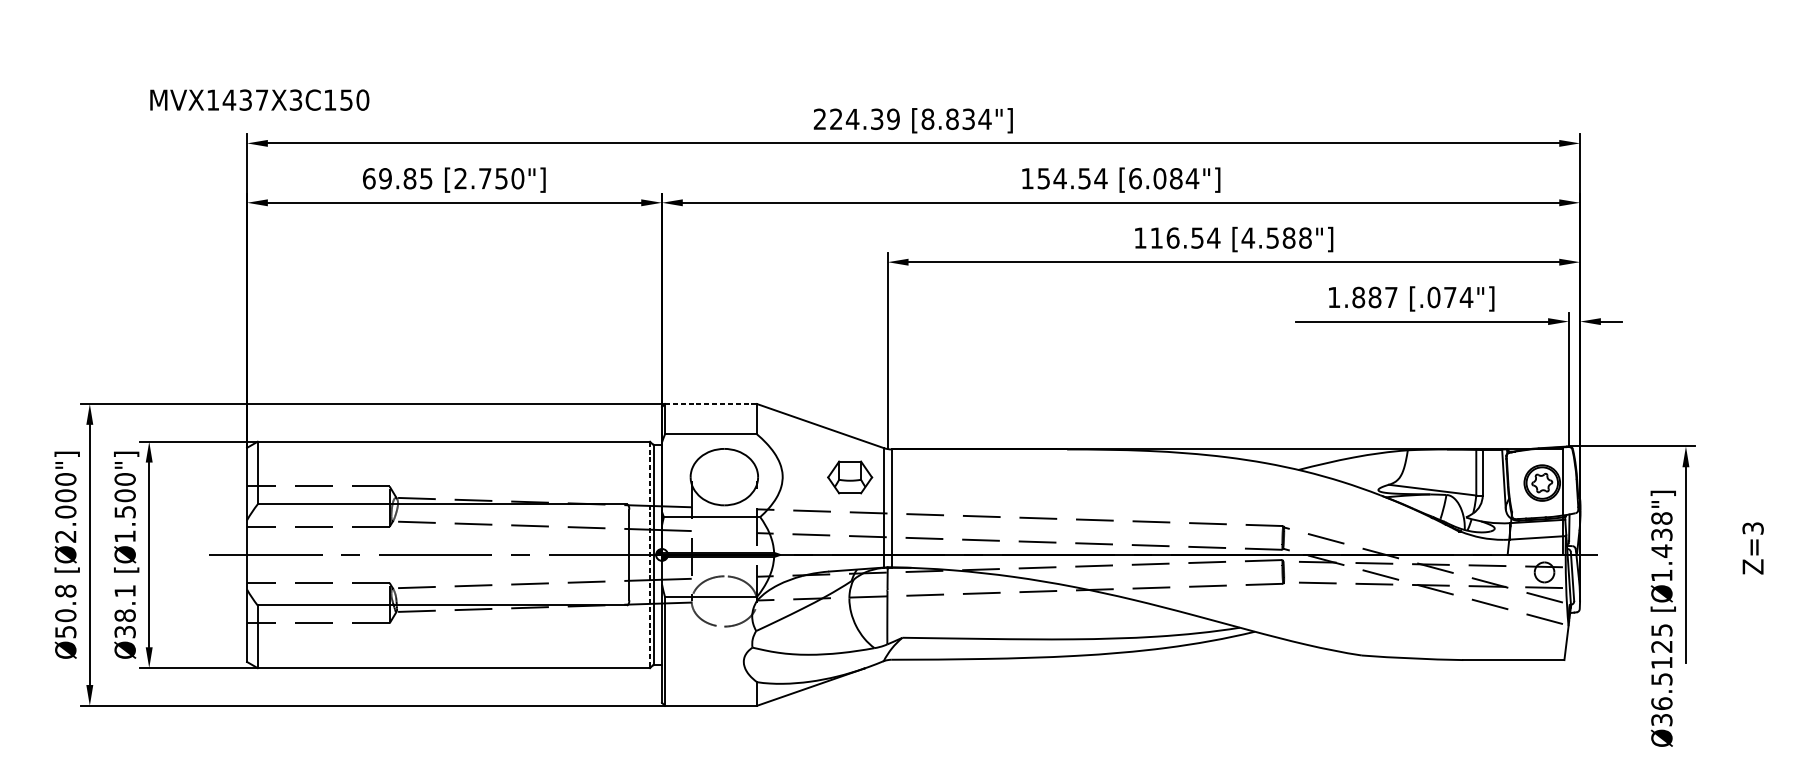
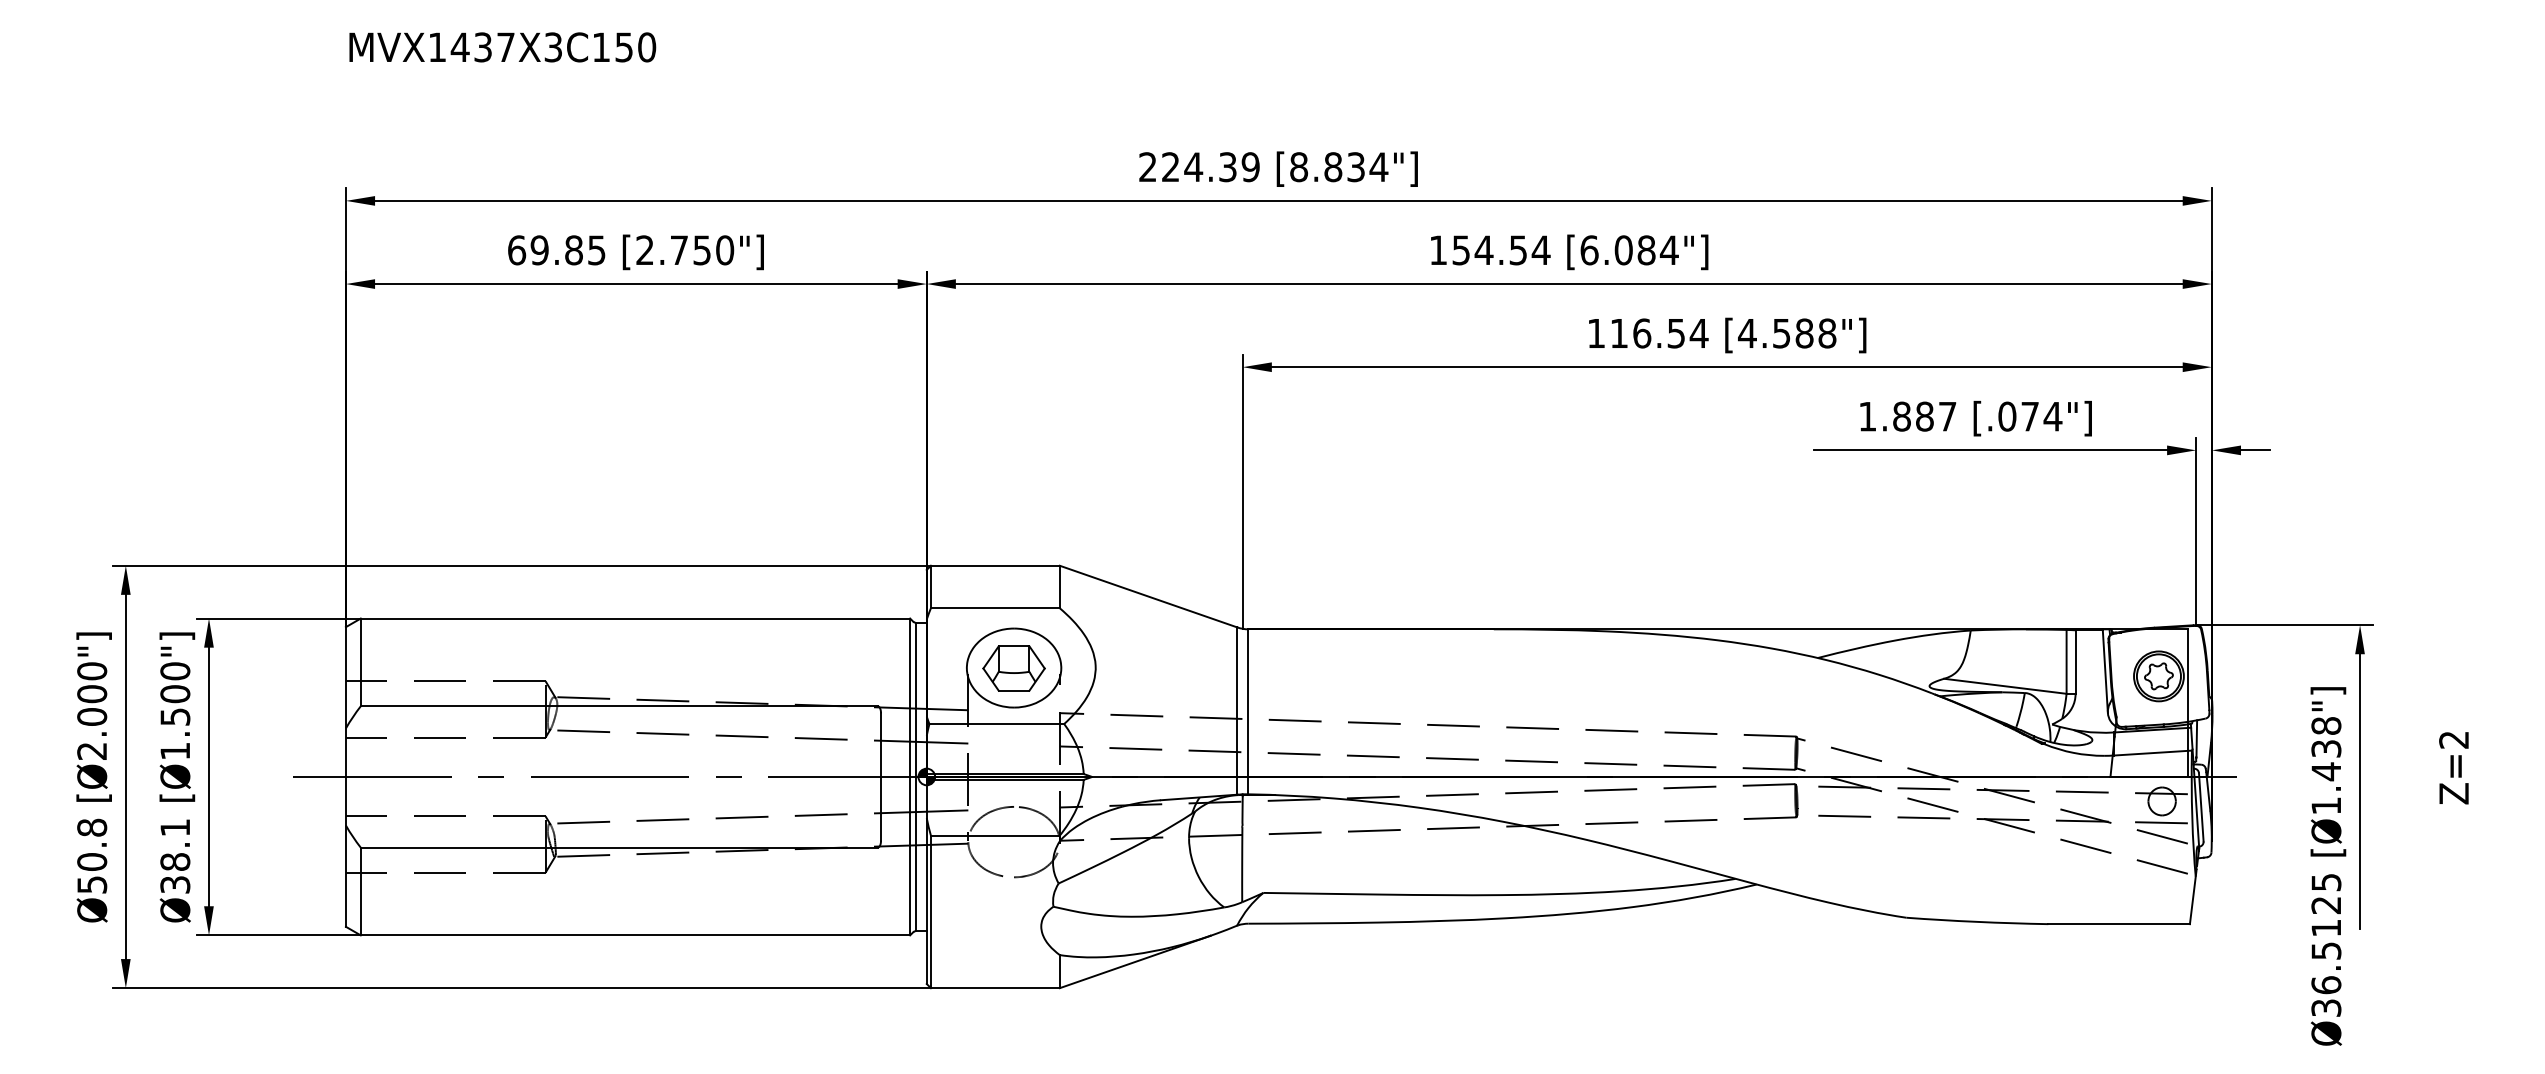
text: (259, 100) -> (502, 47), moved
line: (711, 403) -> (995, 565), dashed -> solid
part: (849, 477) -> (1013, 668), moved
text: (1753, 528) -> (2454, 739), Z=3 -> Z=2
line: (650, 555) -> (910, 777), dashed -> solid

